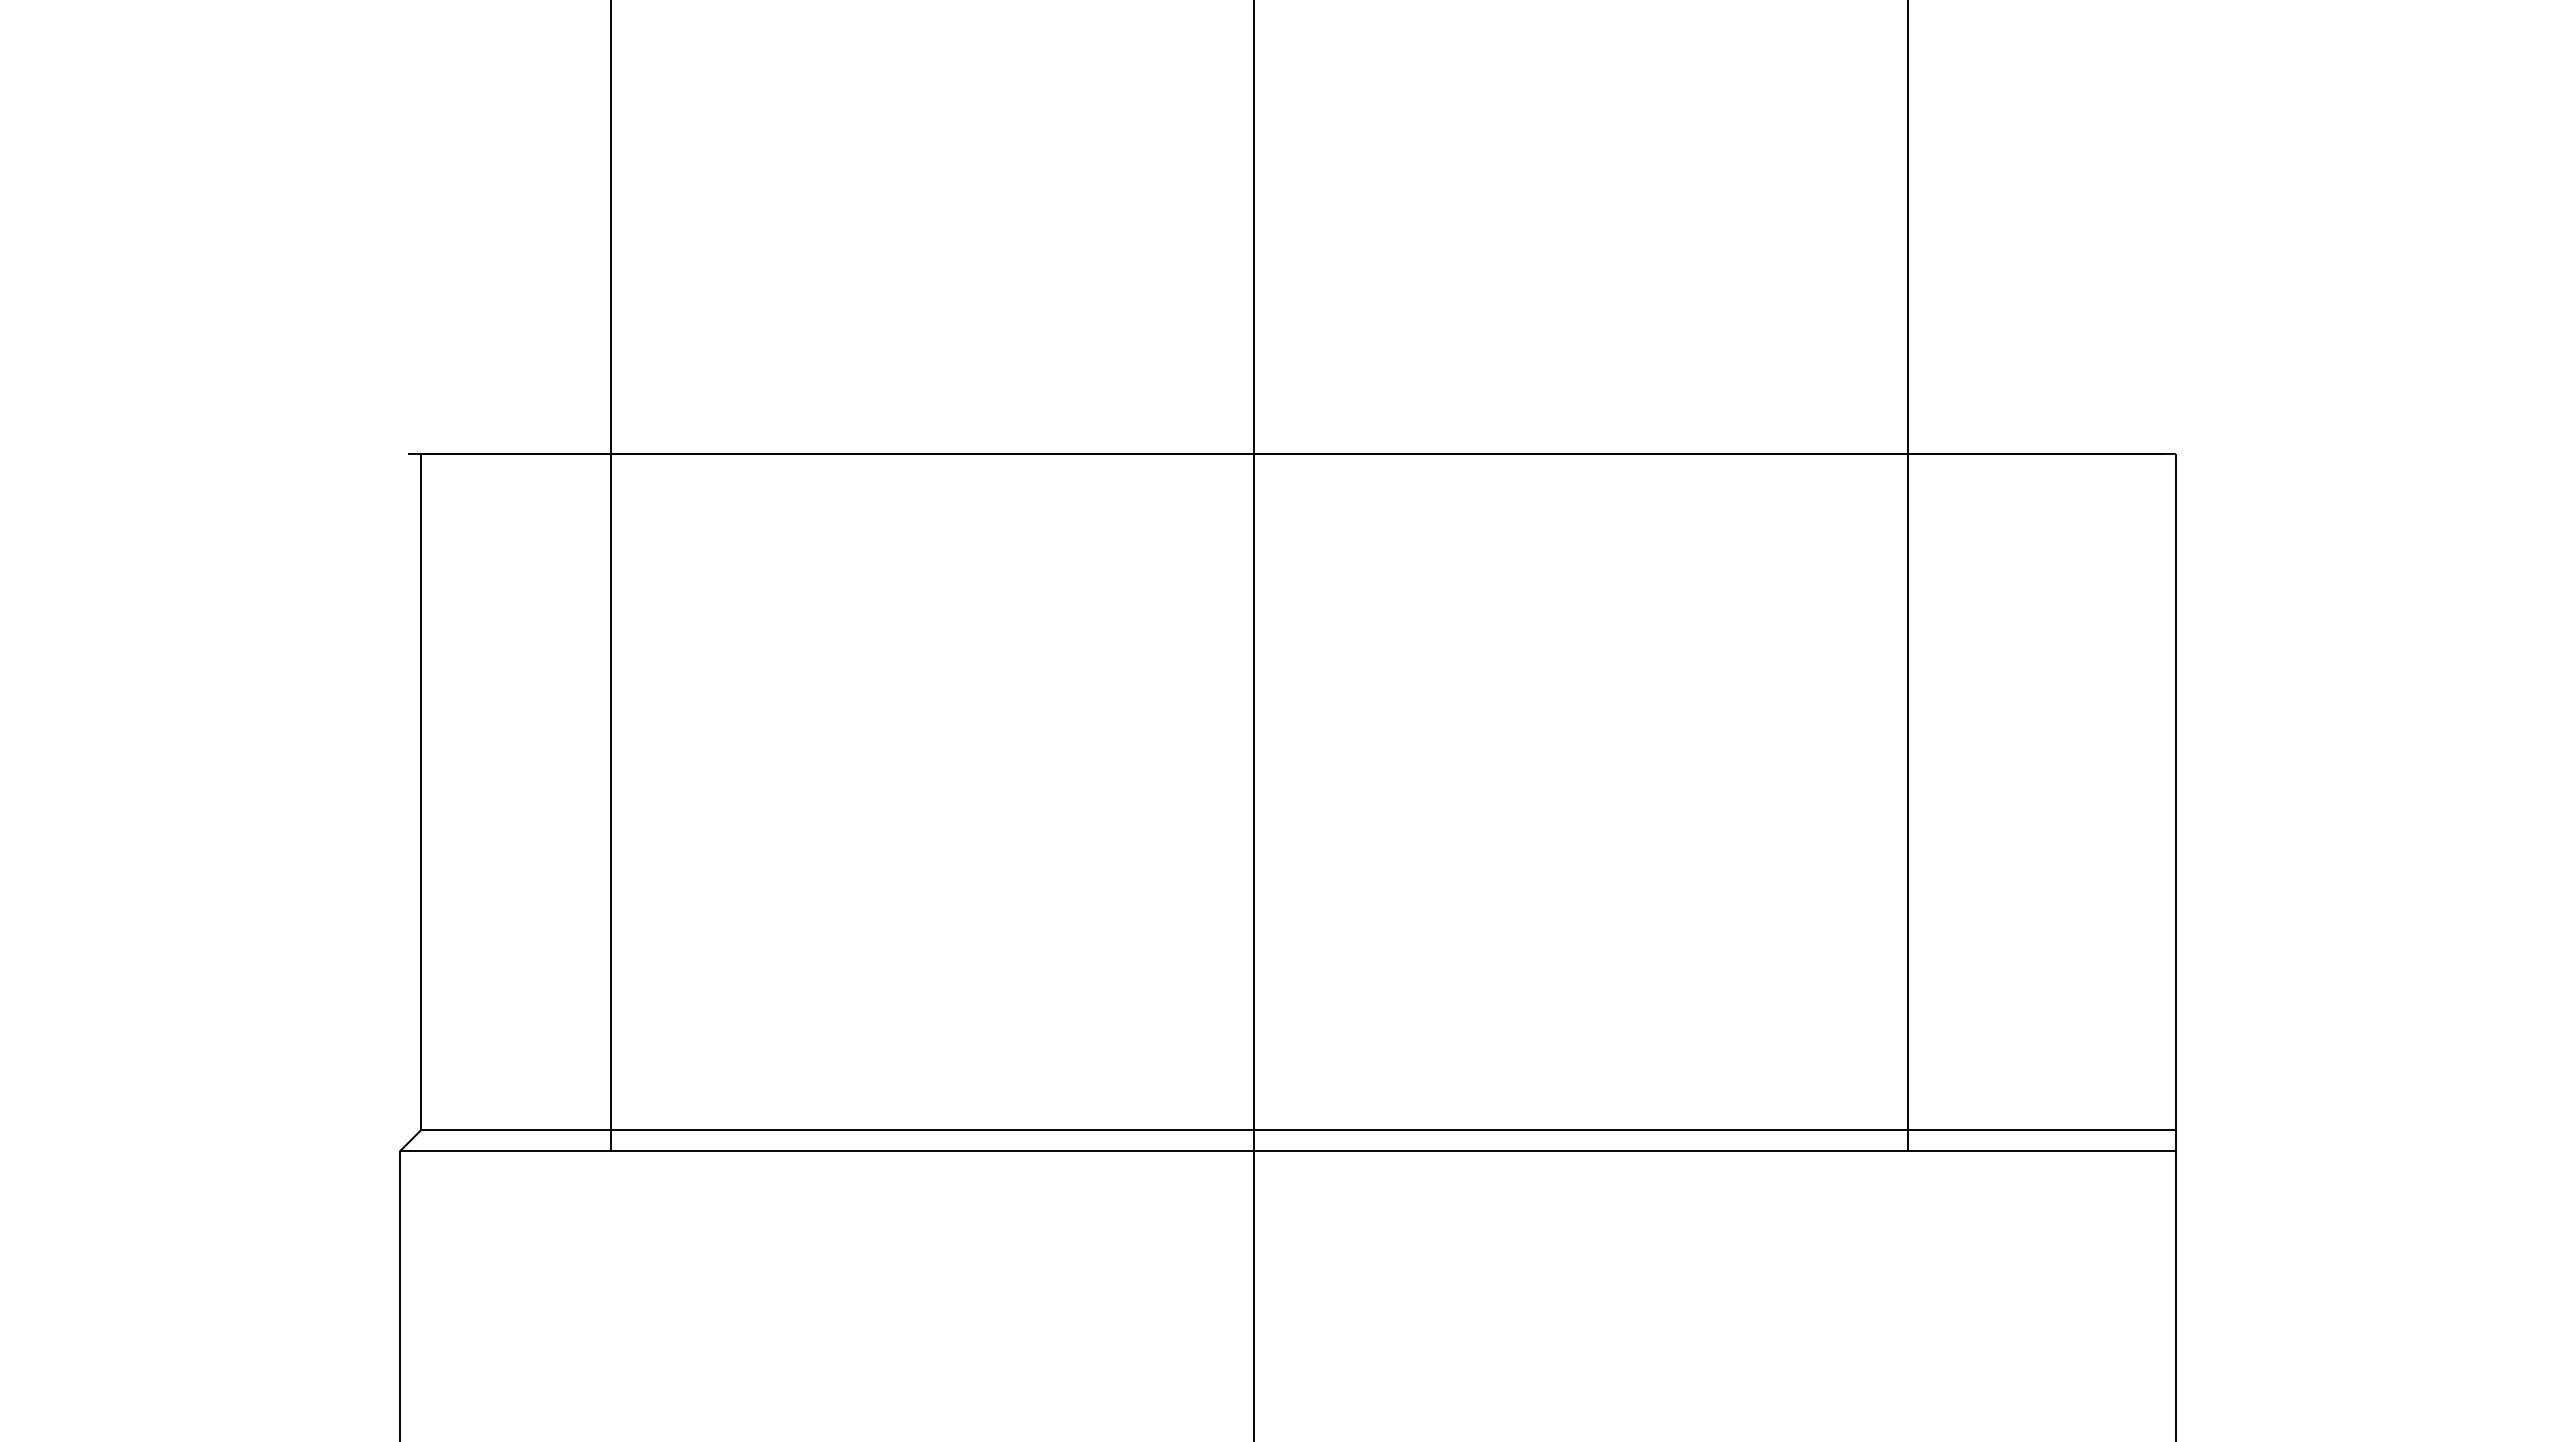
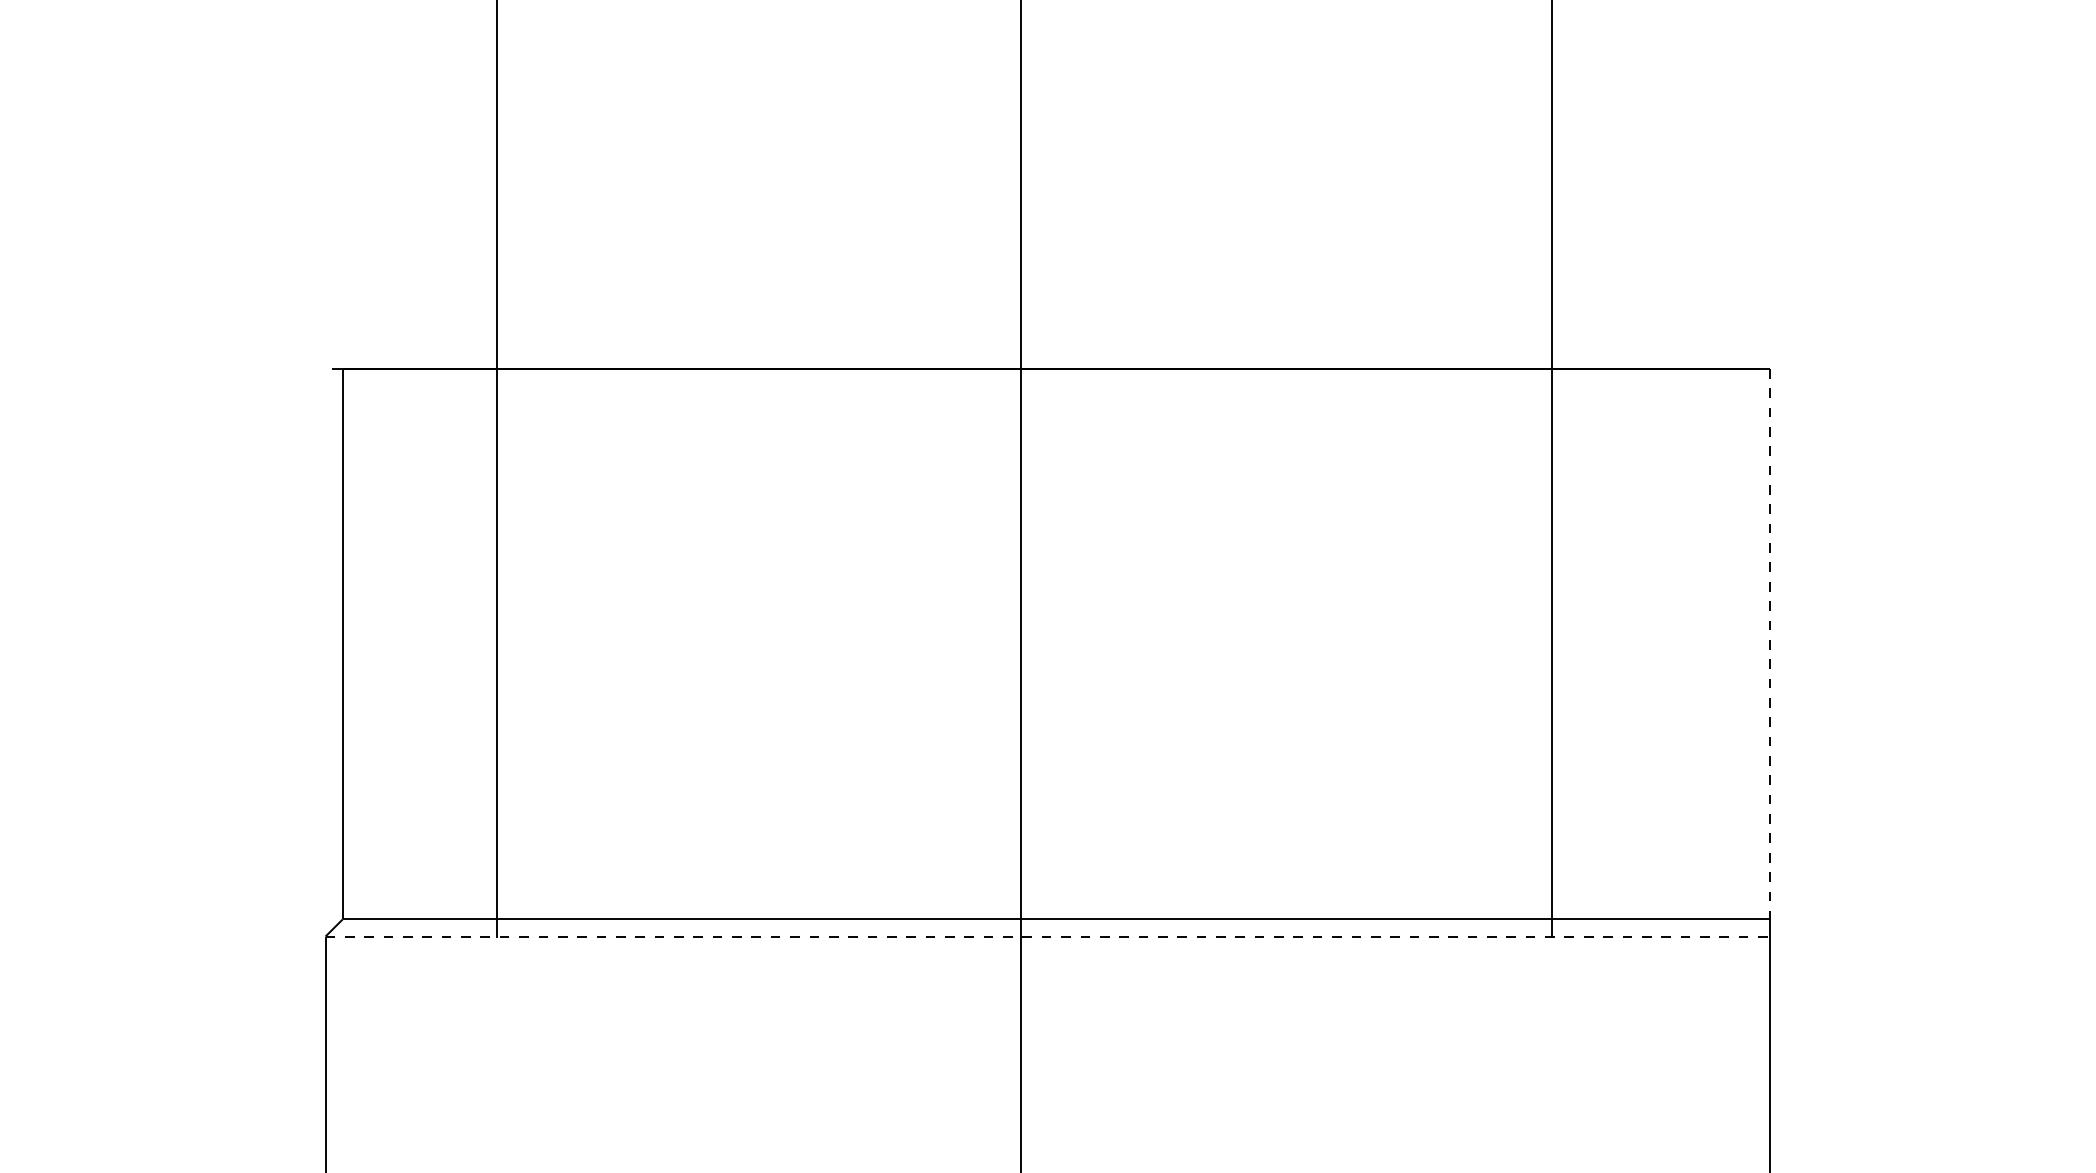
line: (2176, 792) -> (1770, 644), solid -> dashed
line: (1288, 1151) -> (1048, 936), solid -> dashed

